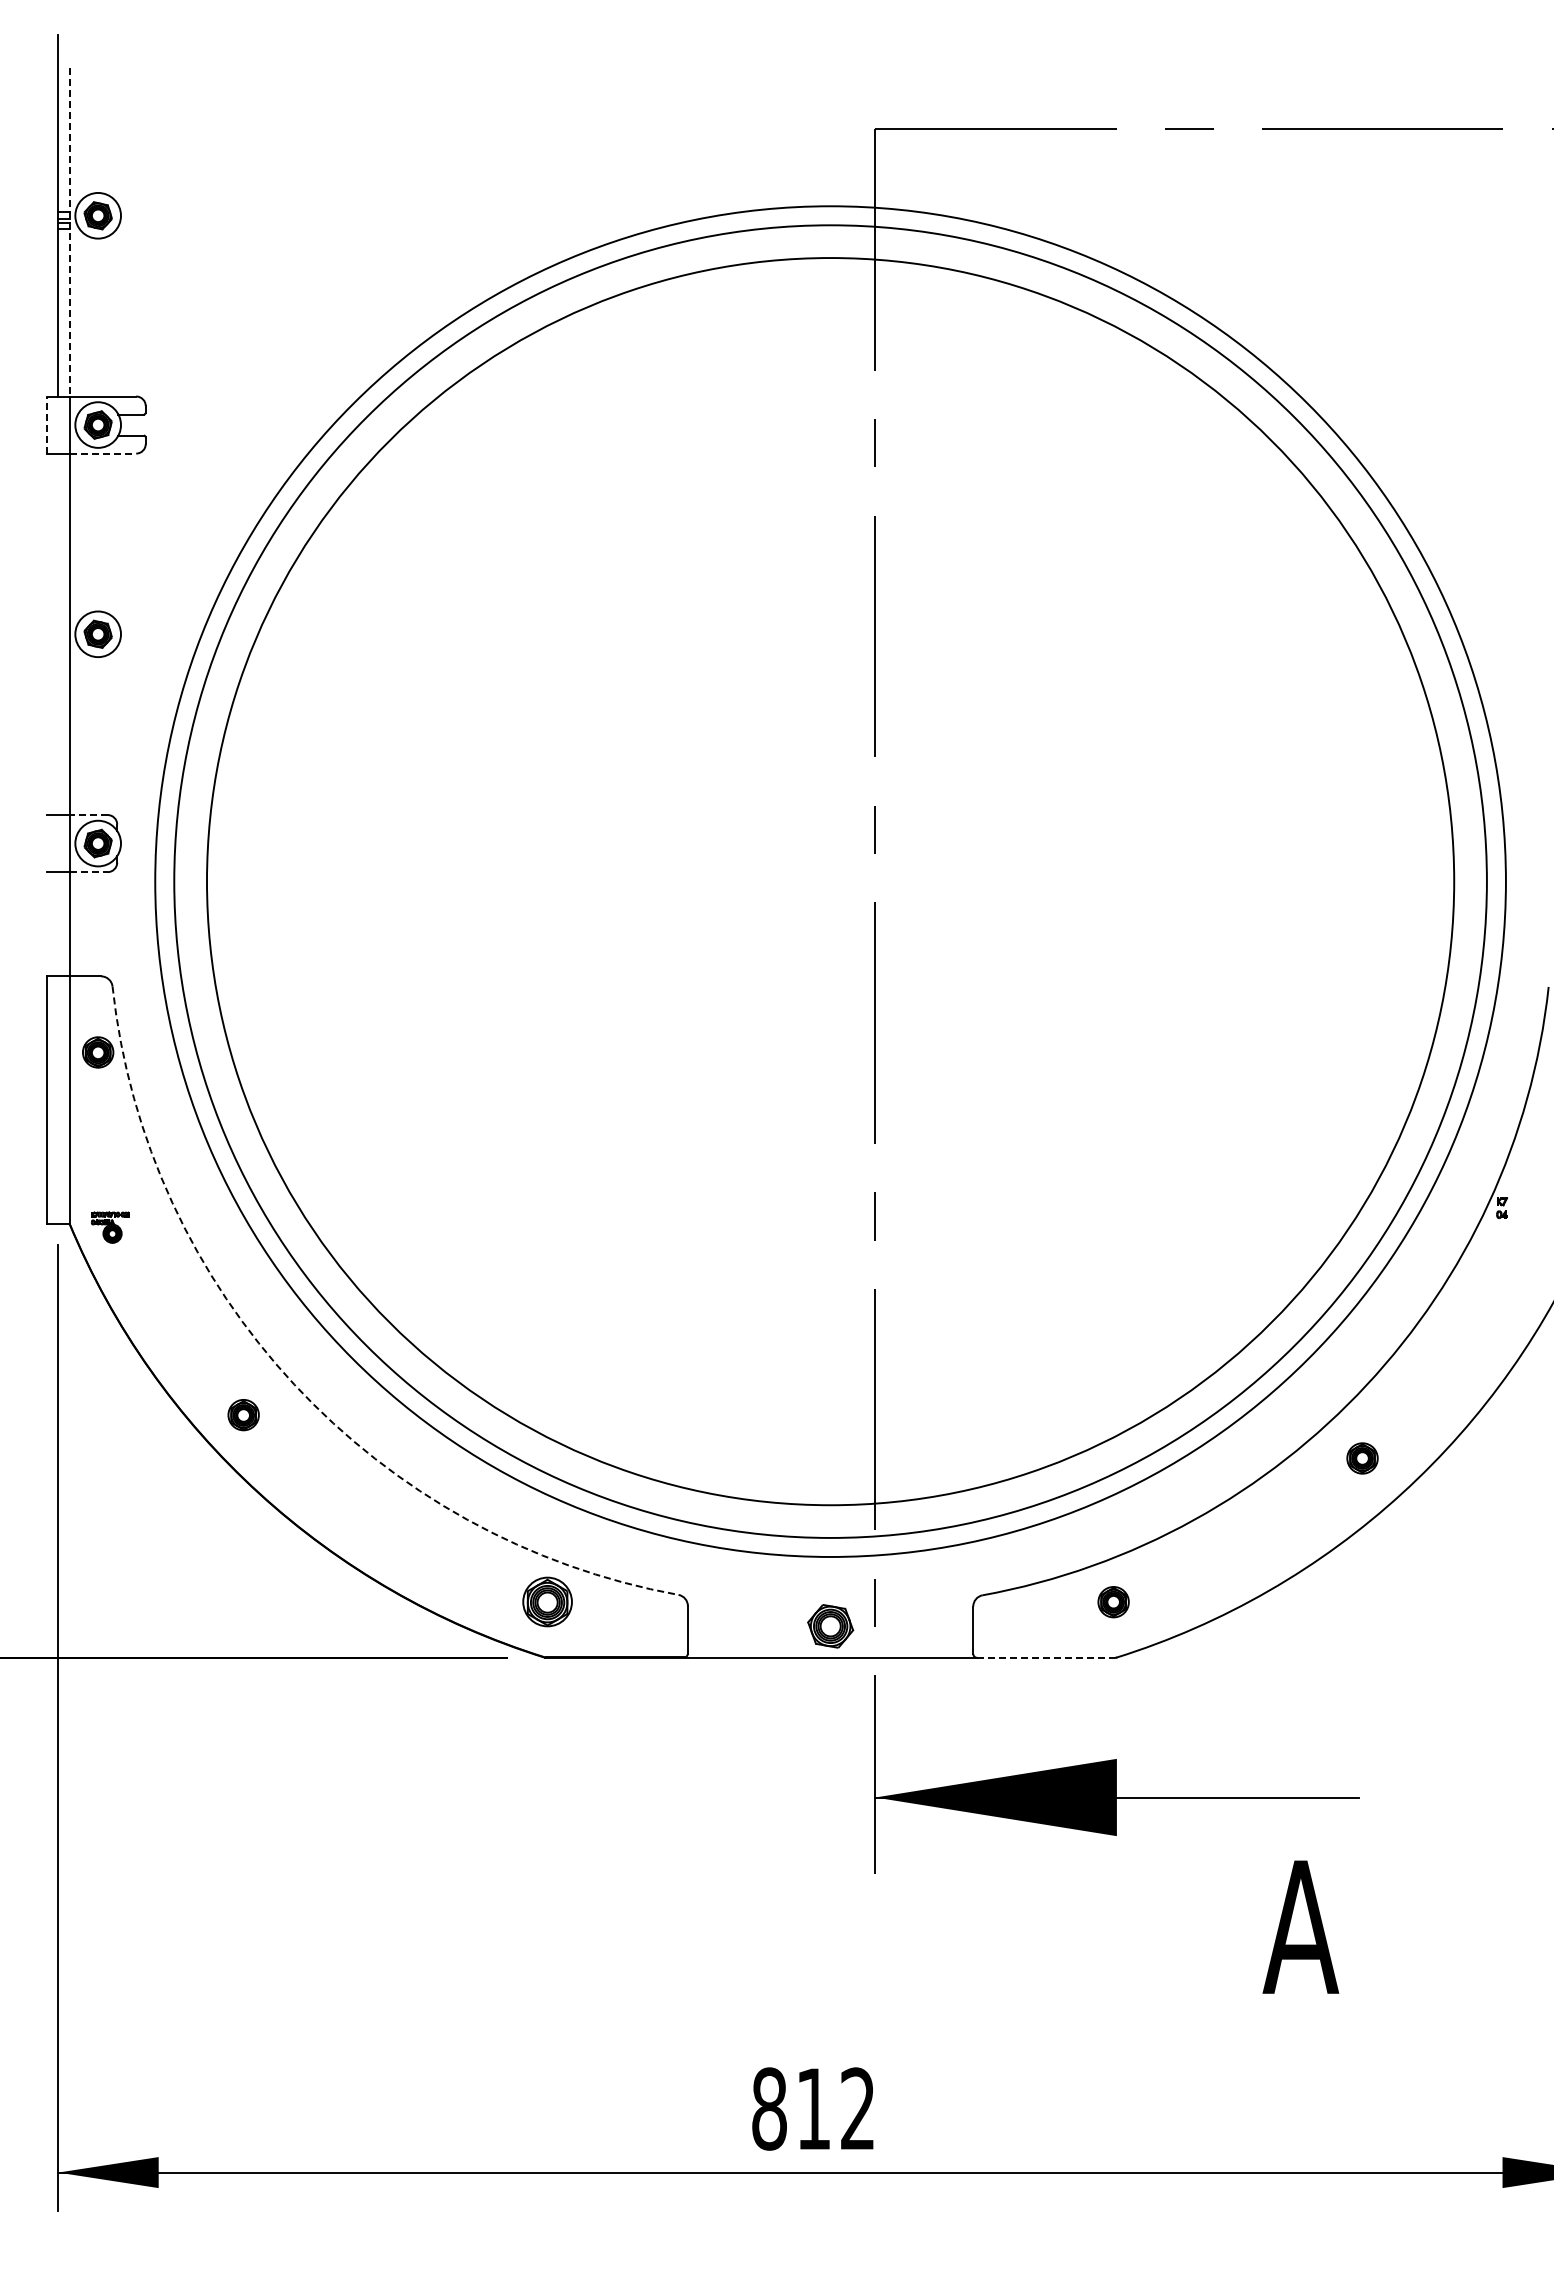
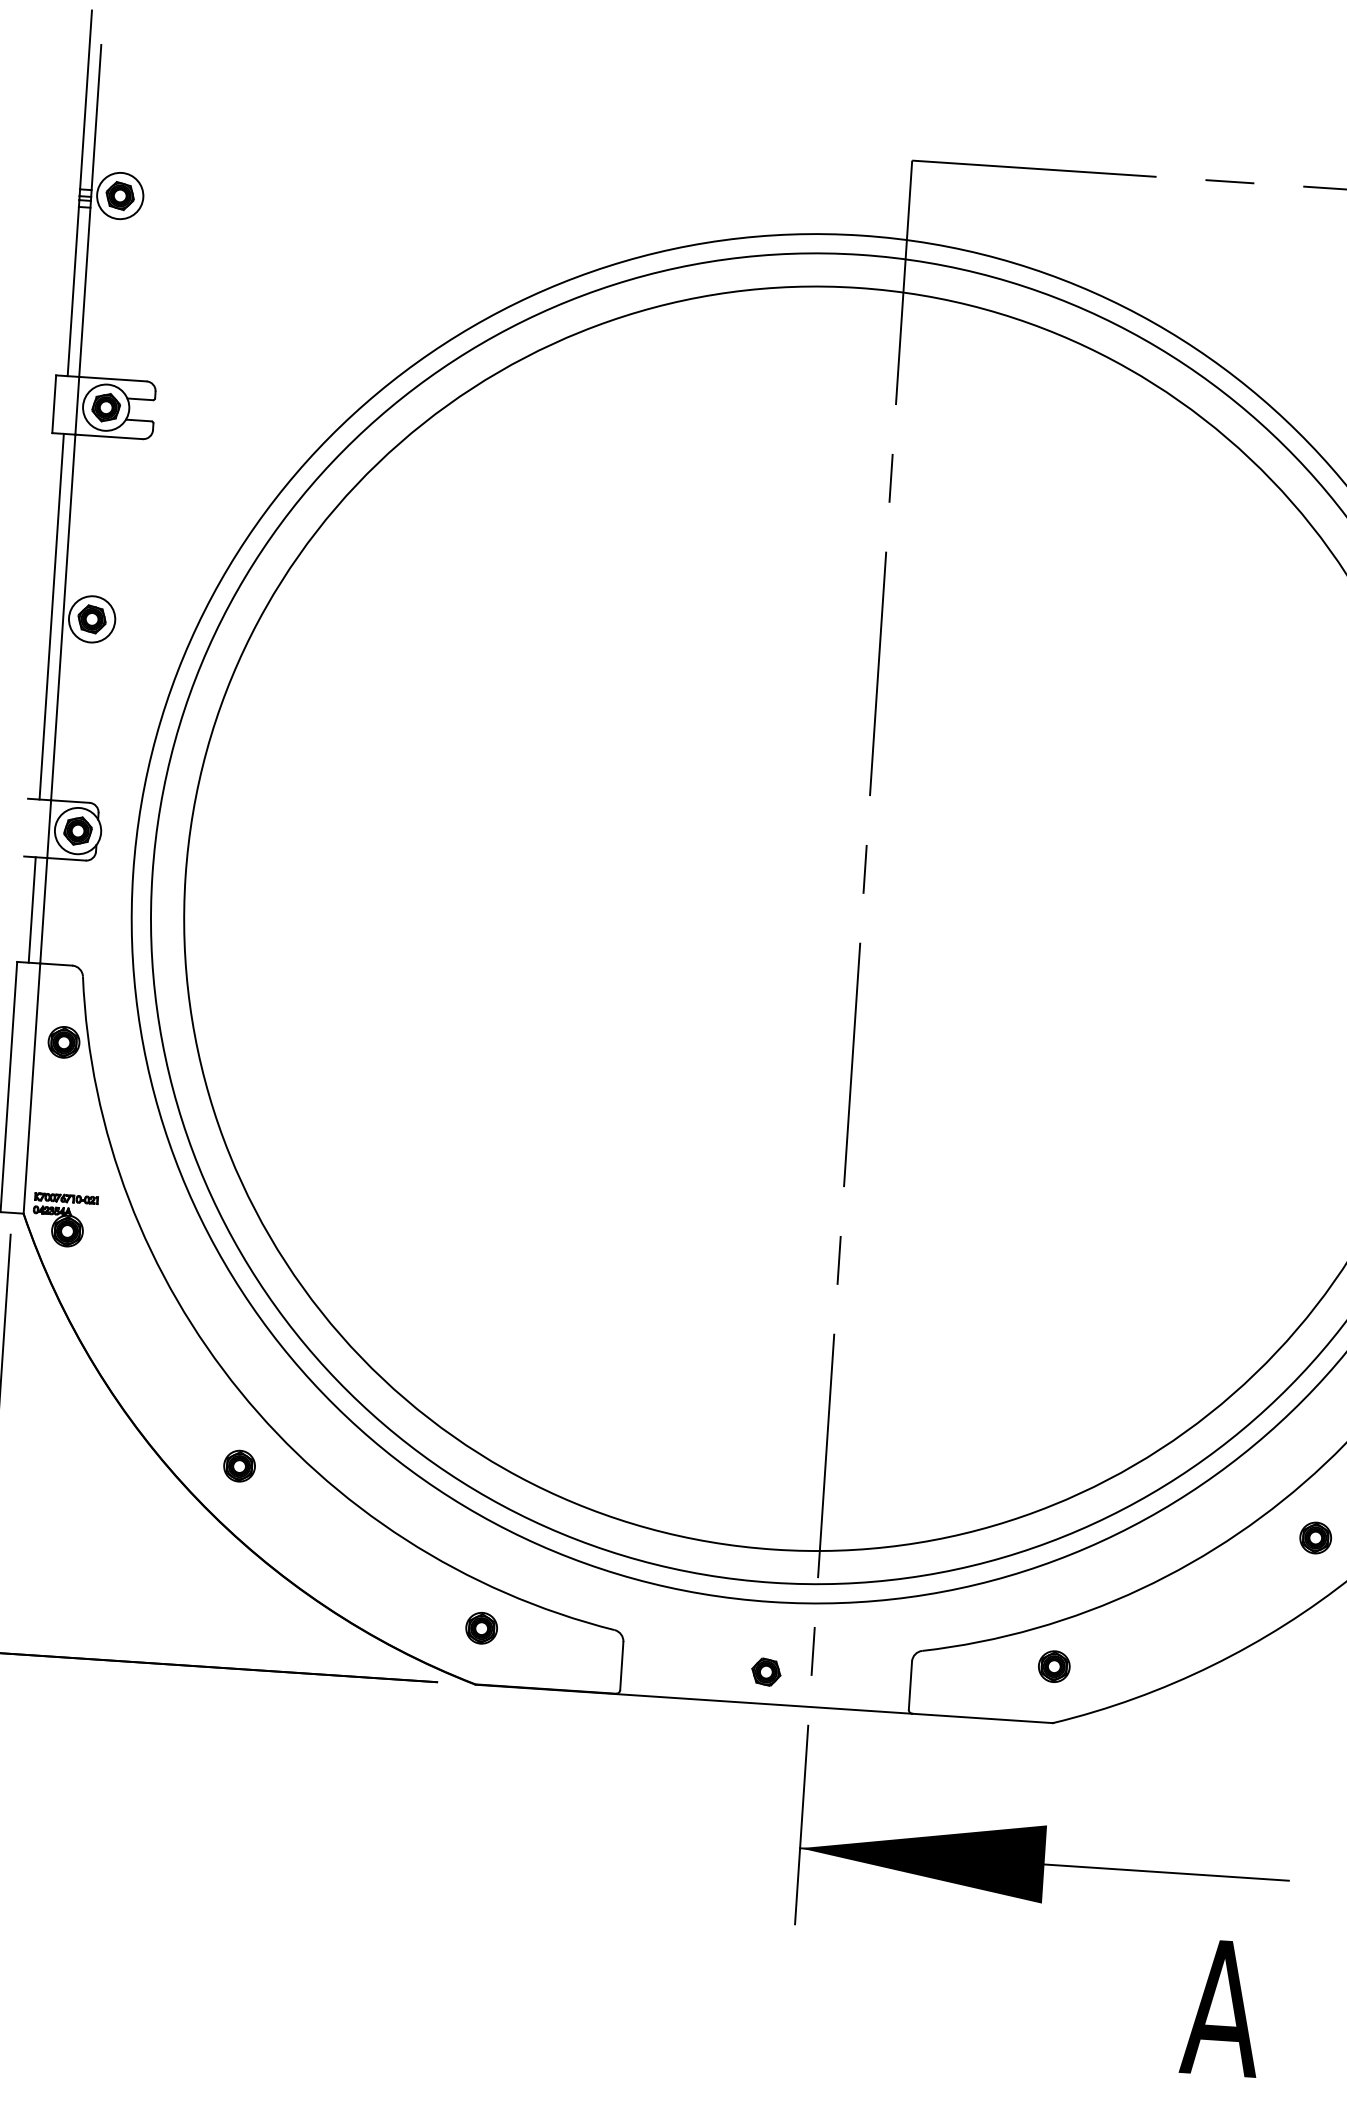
line: (69, 232) -> (90, 210), dashed -> solid
line: (46, 425) -> (53, 404), dashed -> solid
line: (103, 453) -> (109, 436), dashed -> solid
line: (58, 634) -> (51, 616), added
line: (88, 815) -> (70, 802), dashed -> solid
line: (89, 872) -> (67, 859), dashed -> solid
line: (58, 924) -> (32, 910), added
part: (110, 1227) -> (64, 1220), size x1.67
arc: (294, 1384) -> (240, 1391), dashed -> solid
part: (243, 1415) -> (239, 1466), moved
part: (547, 1601) -> (481, 1627), size x0.62
part: (830, 1626) -> (766, 1672), size x0.62
line: (1046, 1657) -> (982, 1718), dashed -> solid

